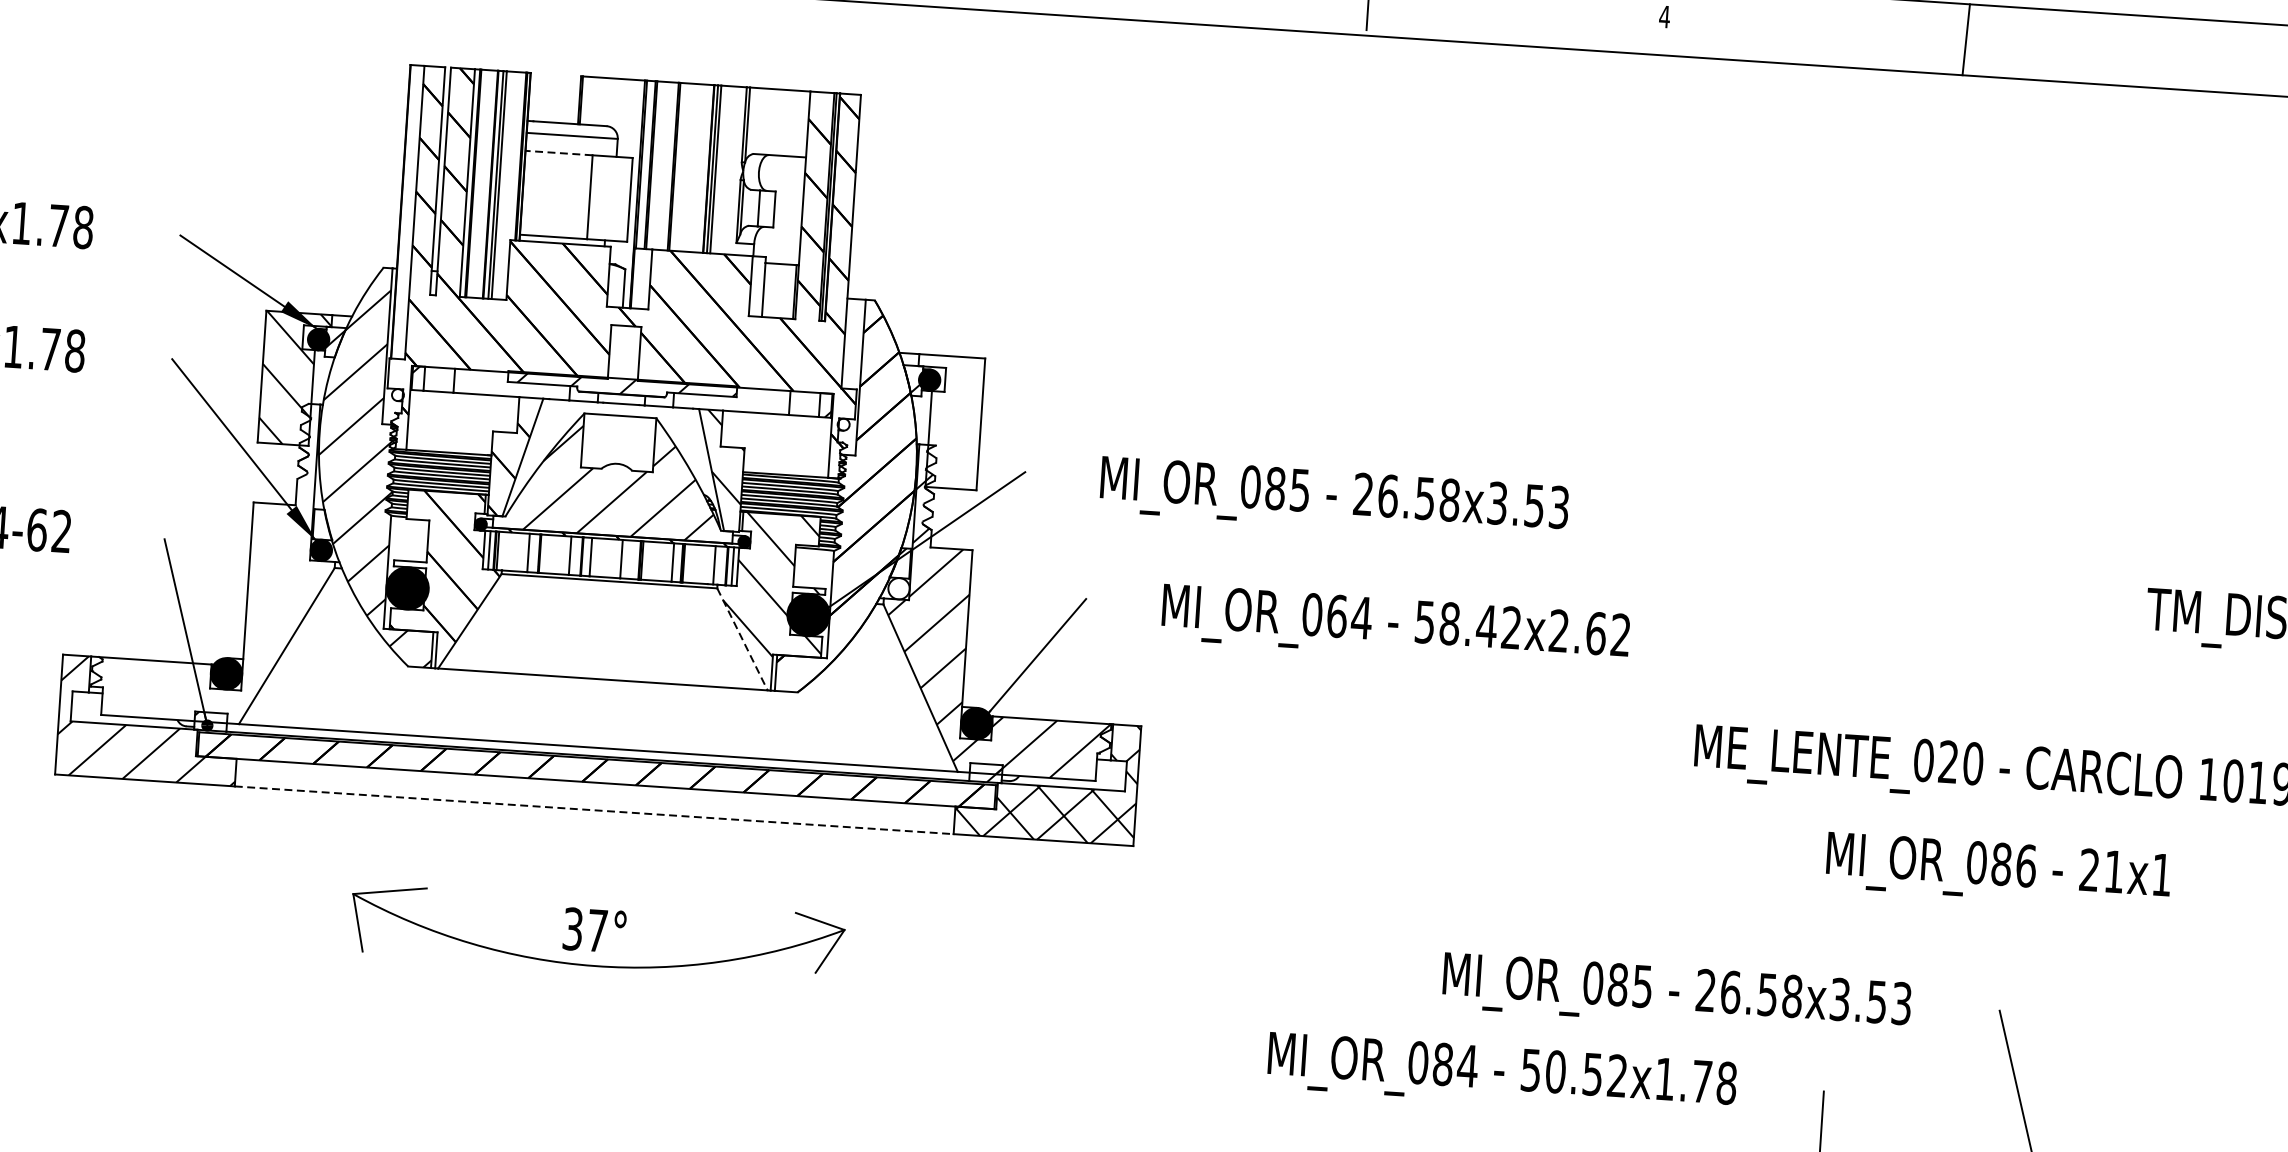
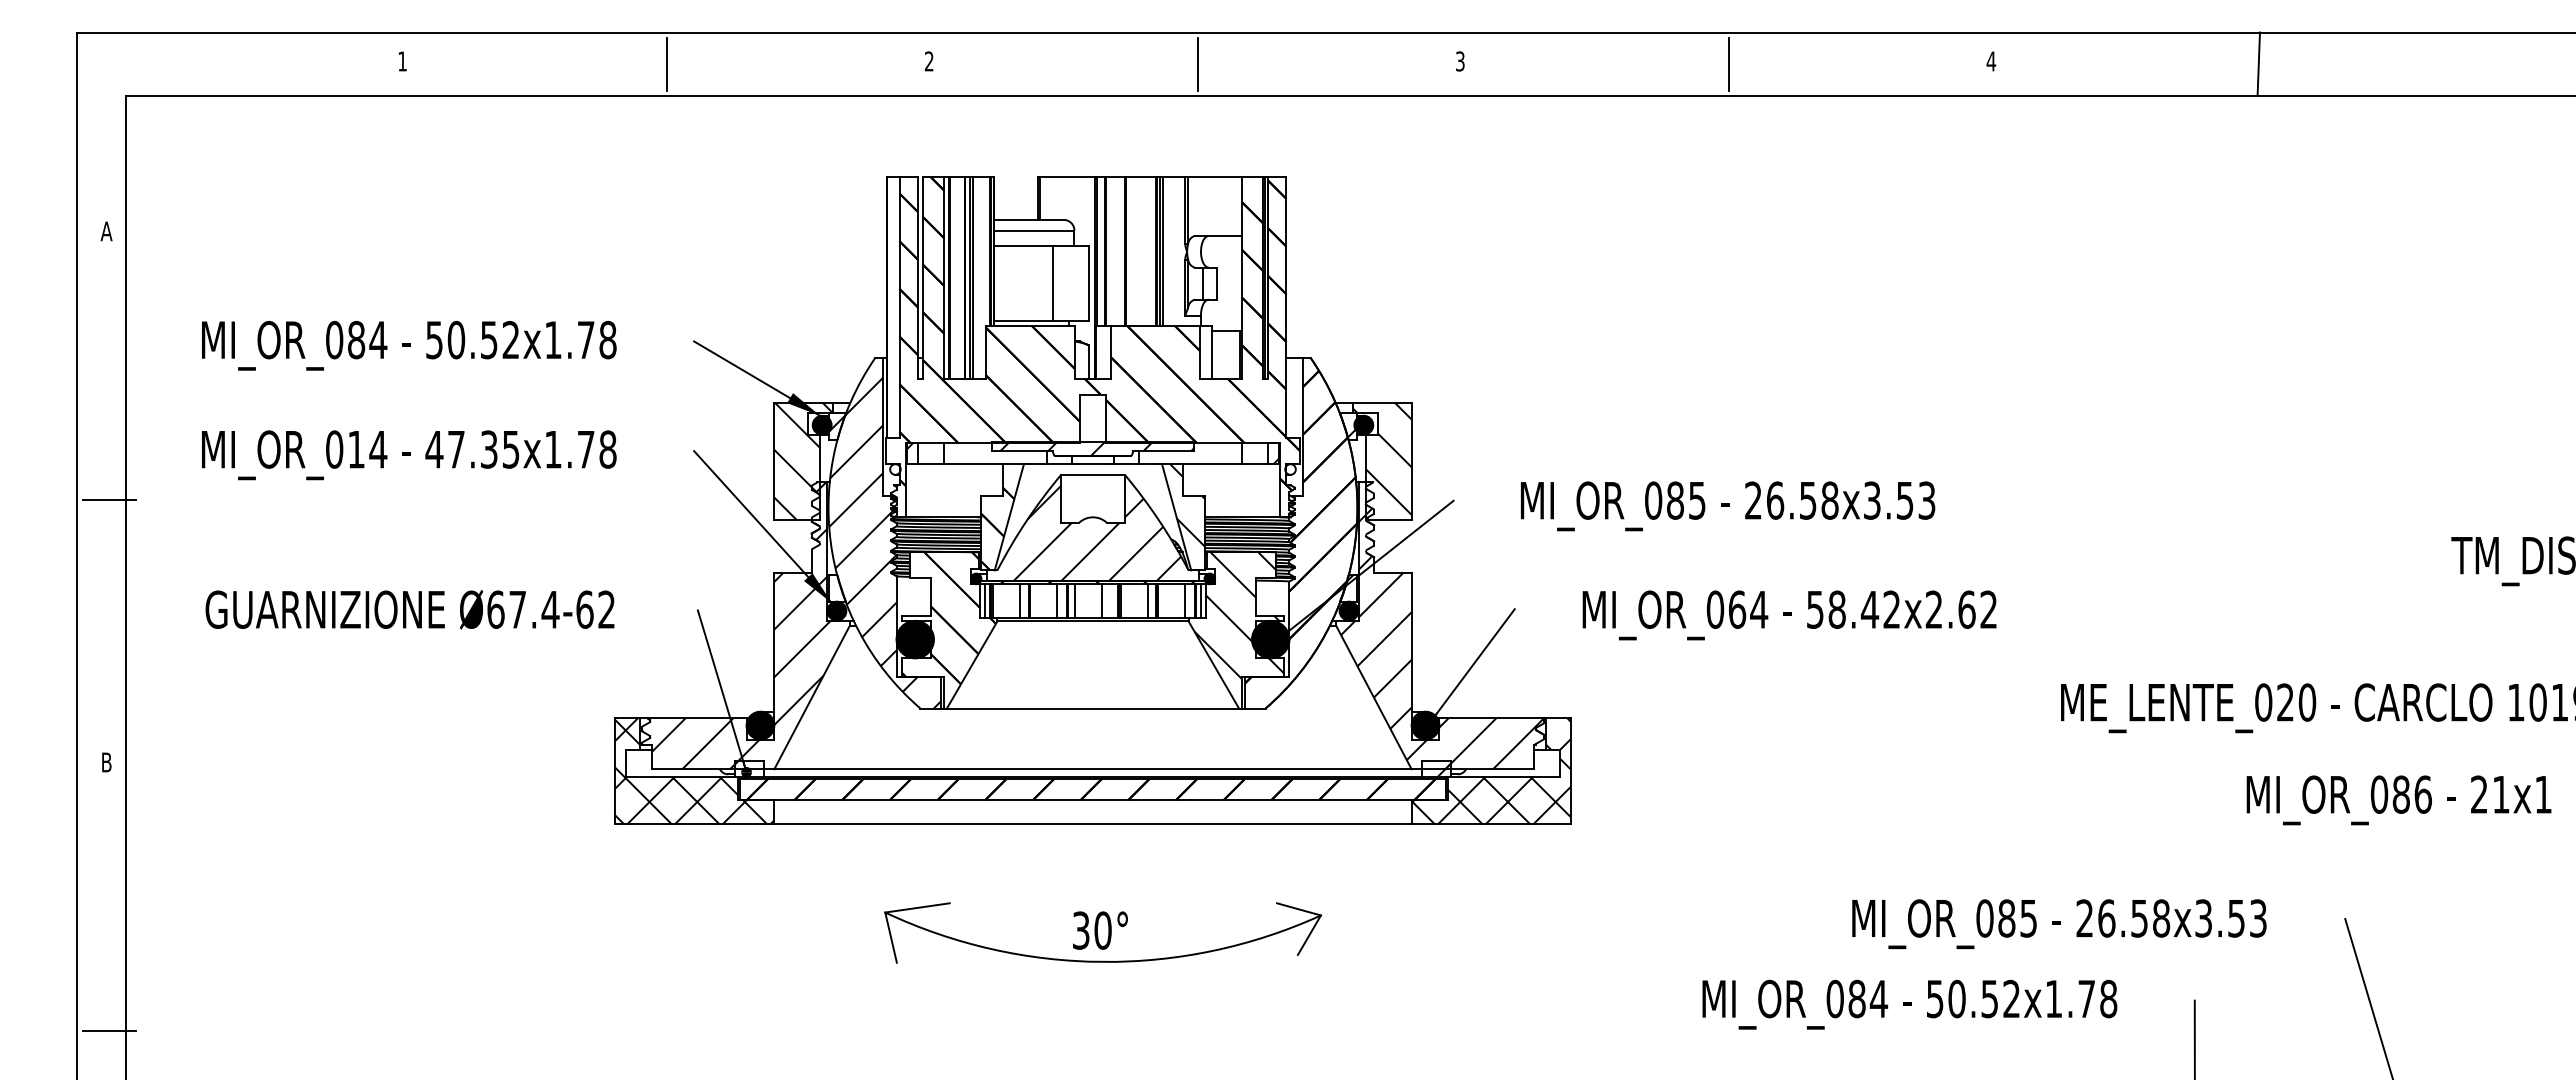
line: (559, 153) -> (1023, 246), dashed -> solid
hatch: (948, 421) -> (1382, 460), added
hatch: (212, 559) -> (741, 625), added
fill: (898, 588) -> (1348, 610), added
line: (743, 640) -> (1214, 665), dashed -> solid
hatch: (145, 720) -> (691, 771), added
line: (594, 810) -> (1093, 824), dashed -> solid
text: (1997, 870) -> (2398, 800), moved
text: (597, 930) -> (1102, 930), 37° -> 30°

